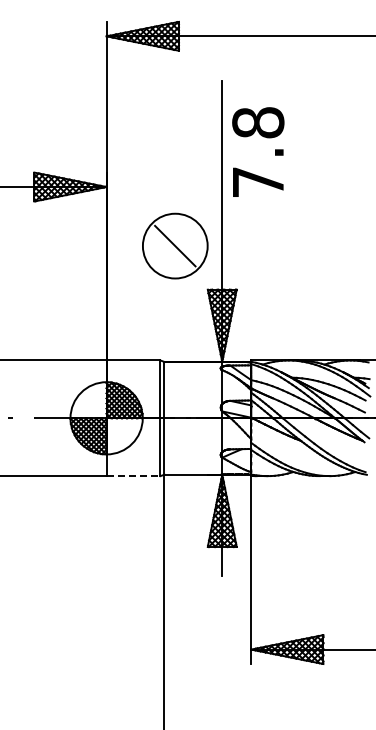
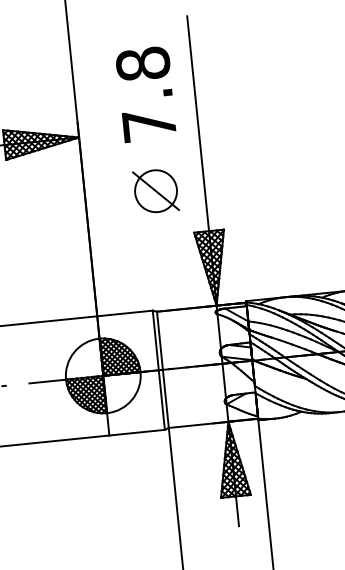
text: (258, 151) -> (146, 93), moved
circle: (175, 245) -> (156, 190), size x0.62
line: (133, 476) -> (137, 433), dashed -> solid

